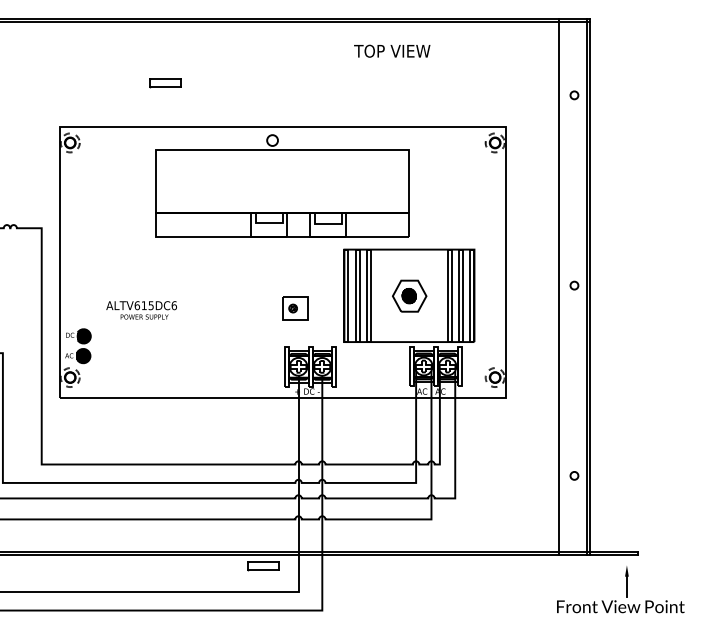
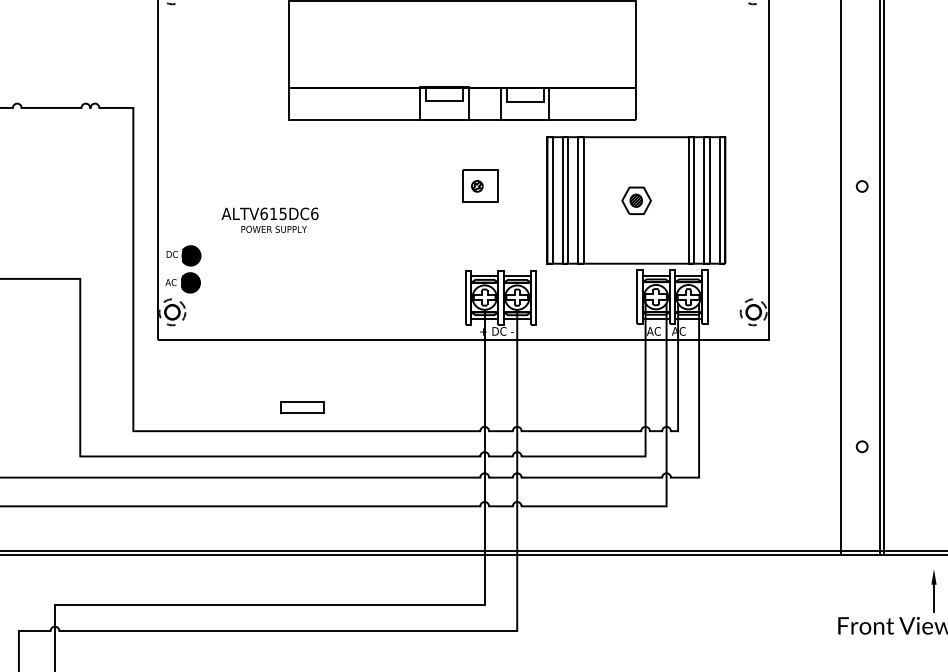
part: (409, 295) -> (636, 199), size x0.62
part: (295, 308) -> (480, 186), moved
part: (263, 566) -> (302, 407), moved

